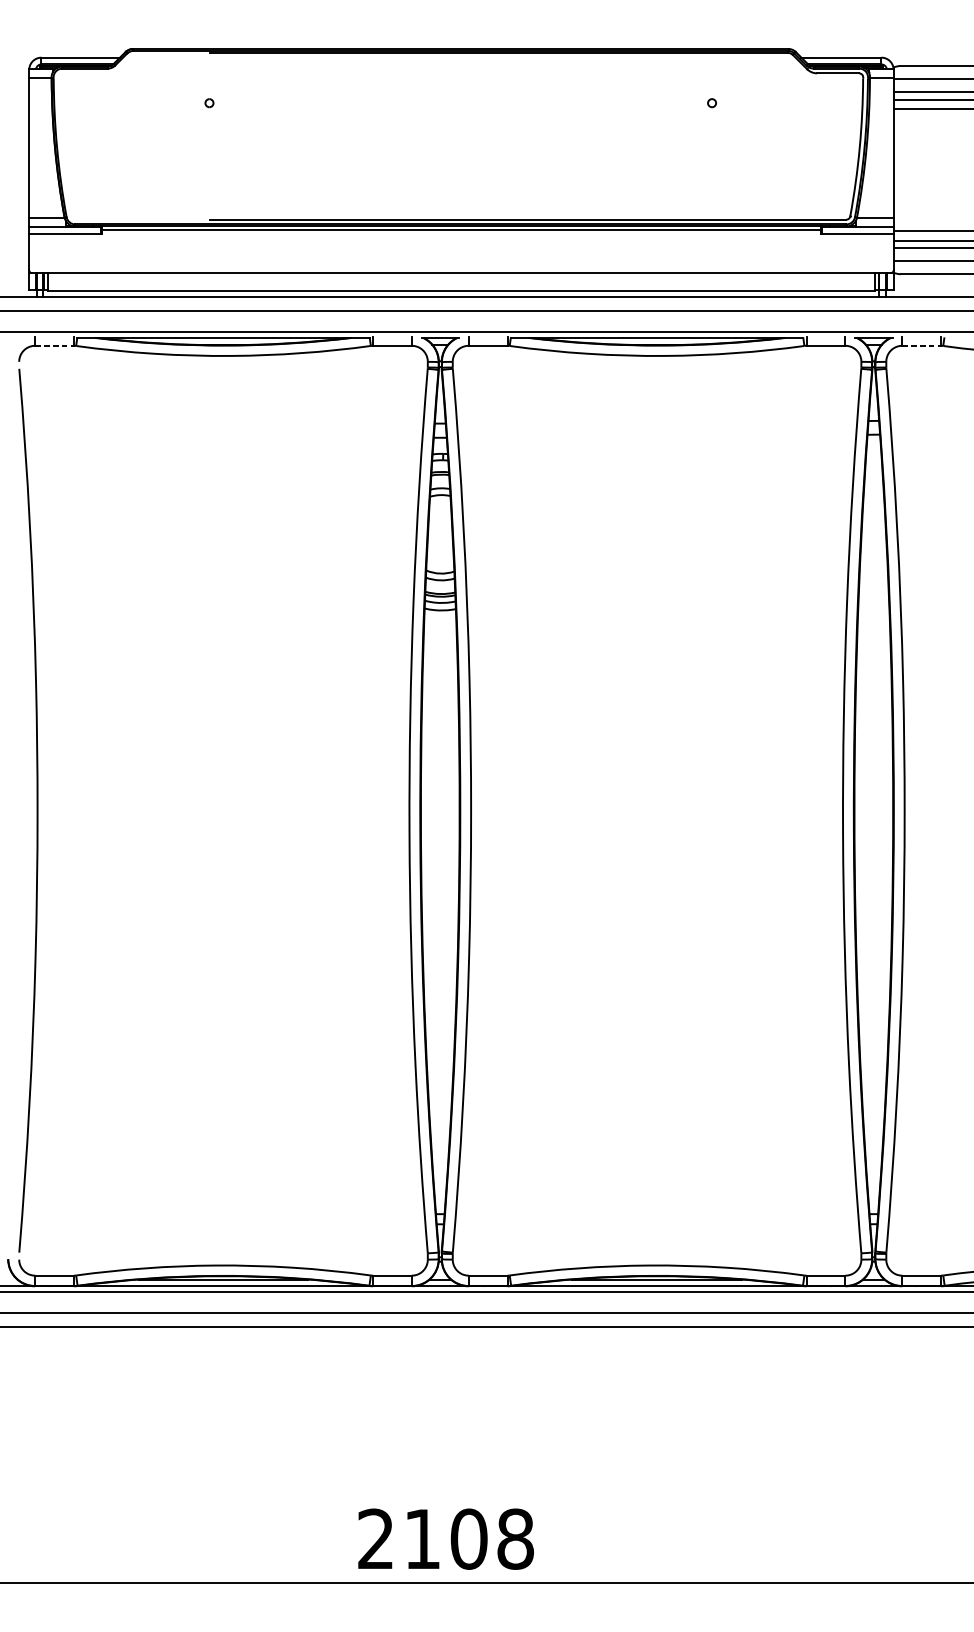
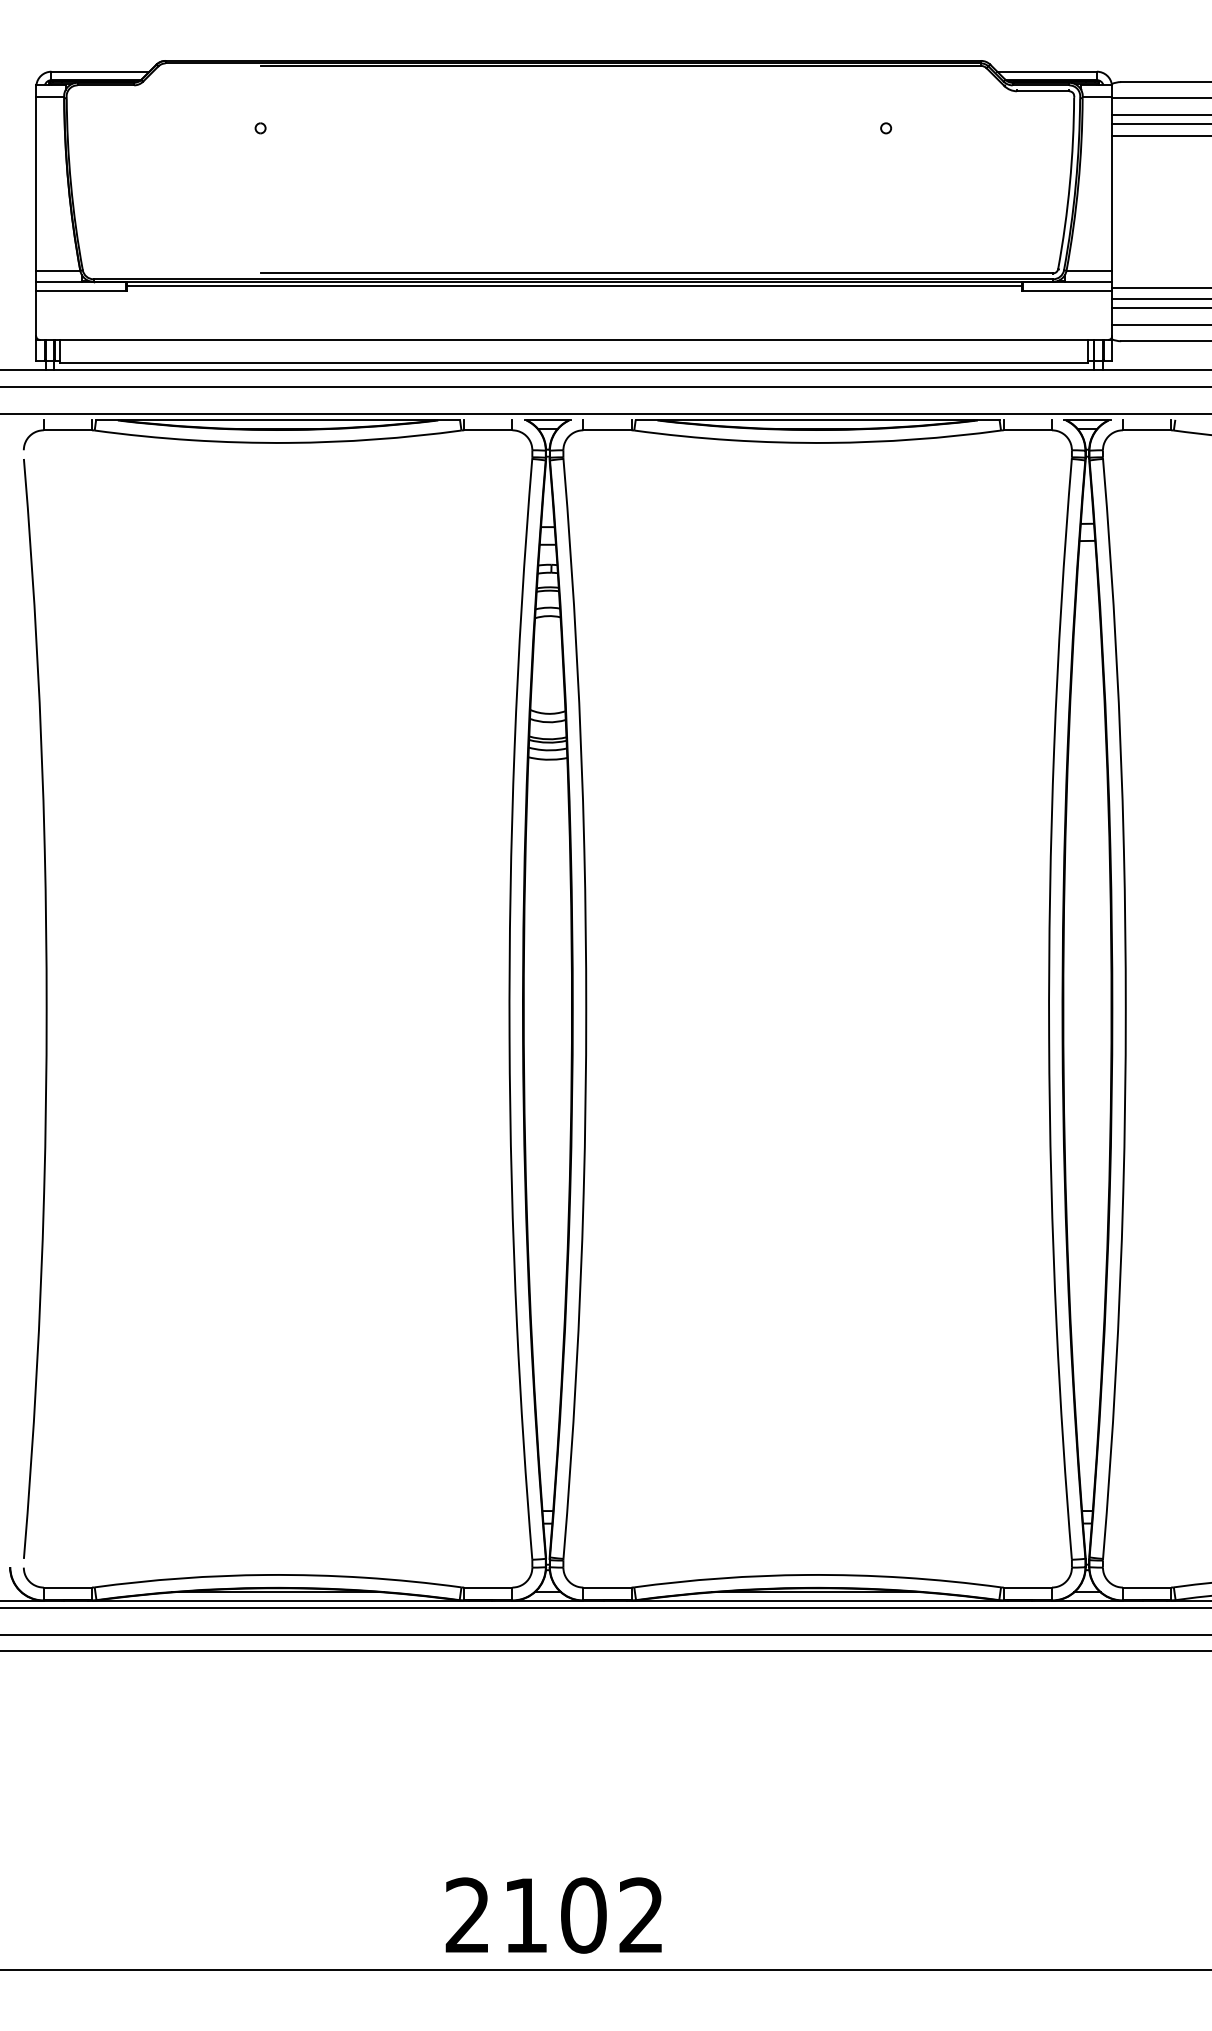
line: (55, 345) -> (68, 430), dashed -> solid
line: (922, 345) -> (1147, 430), dashed -> solid
text: (515, 1539) -> (641, 1915), 2108 -> 2102

